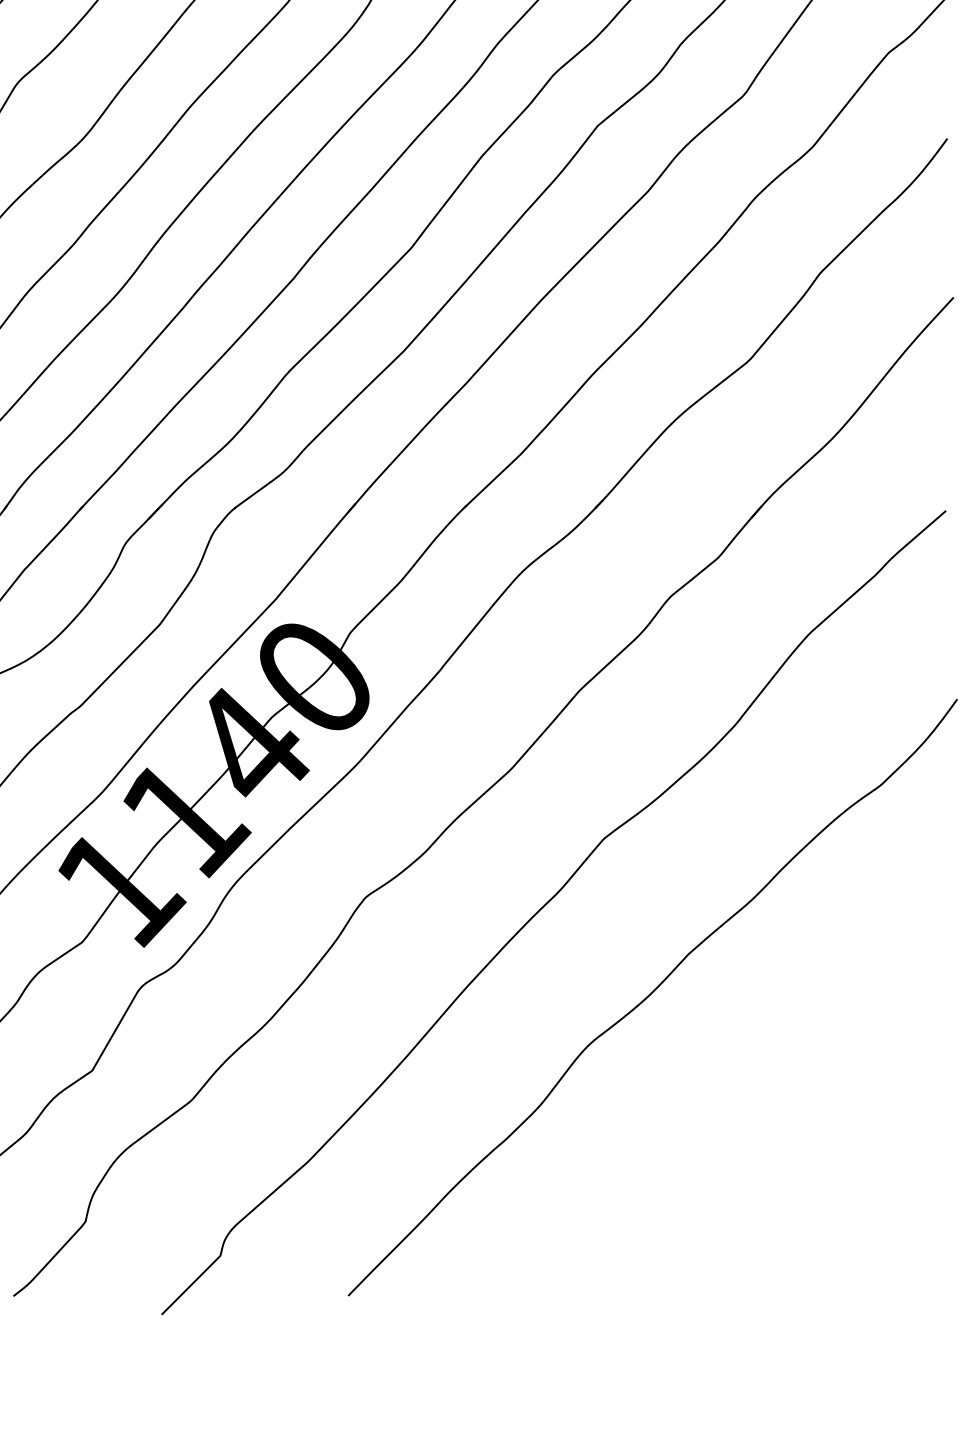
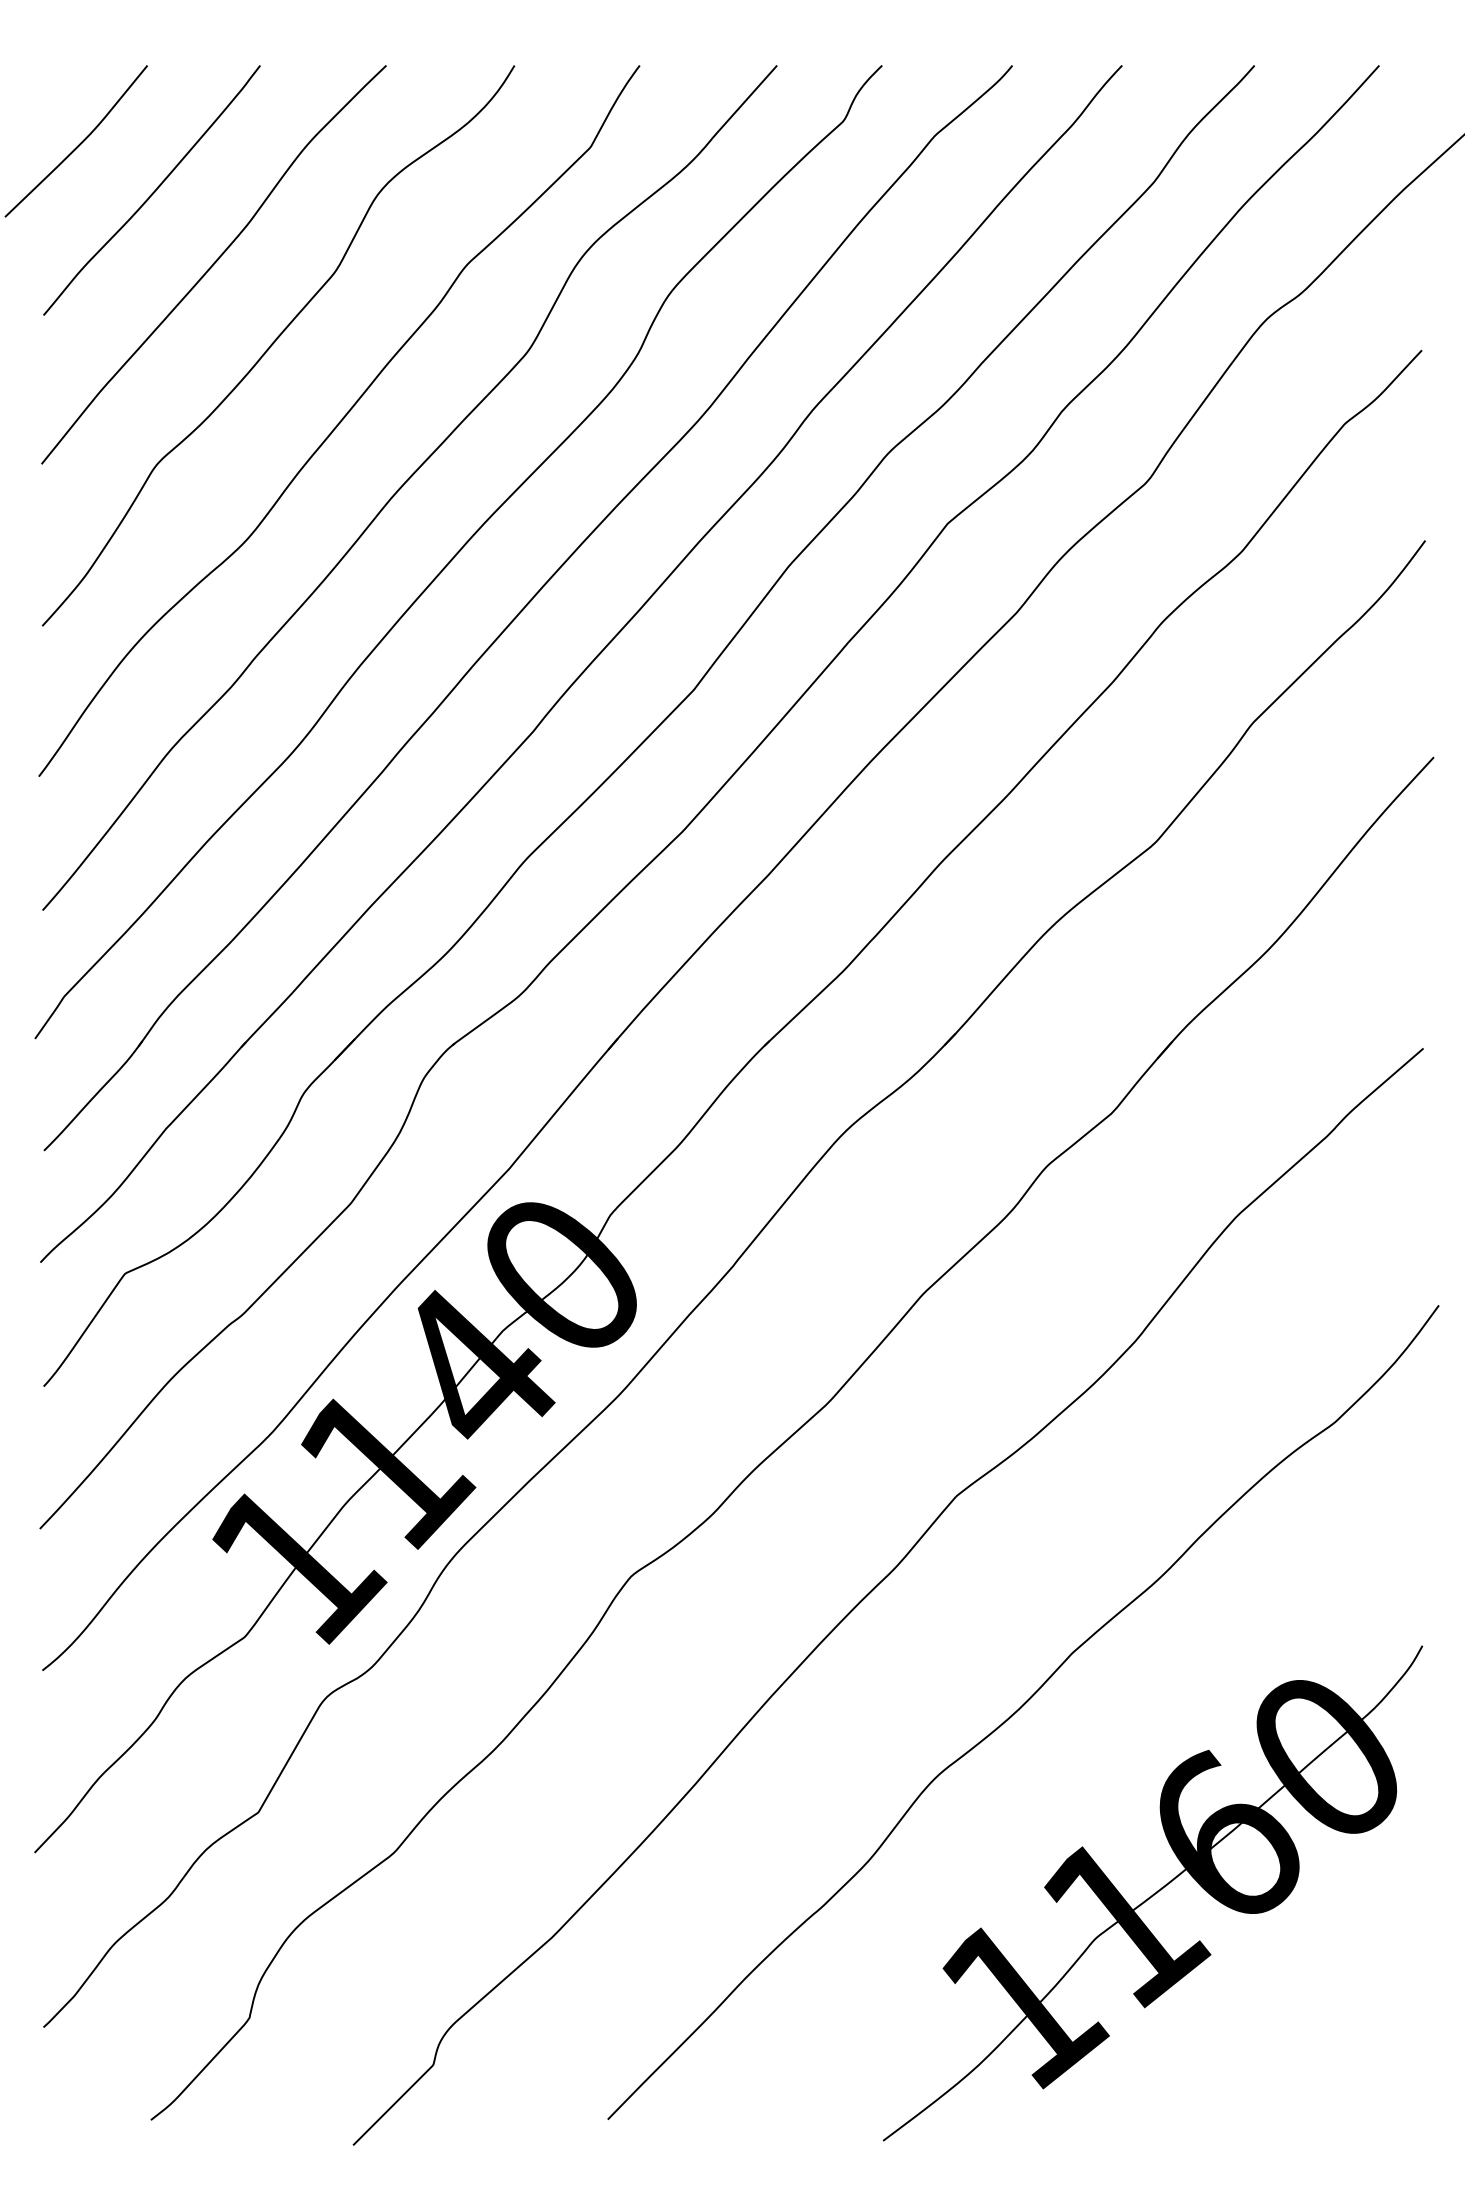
part: (747, 1130) -> (1152, 1893), added

